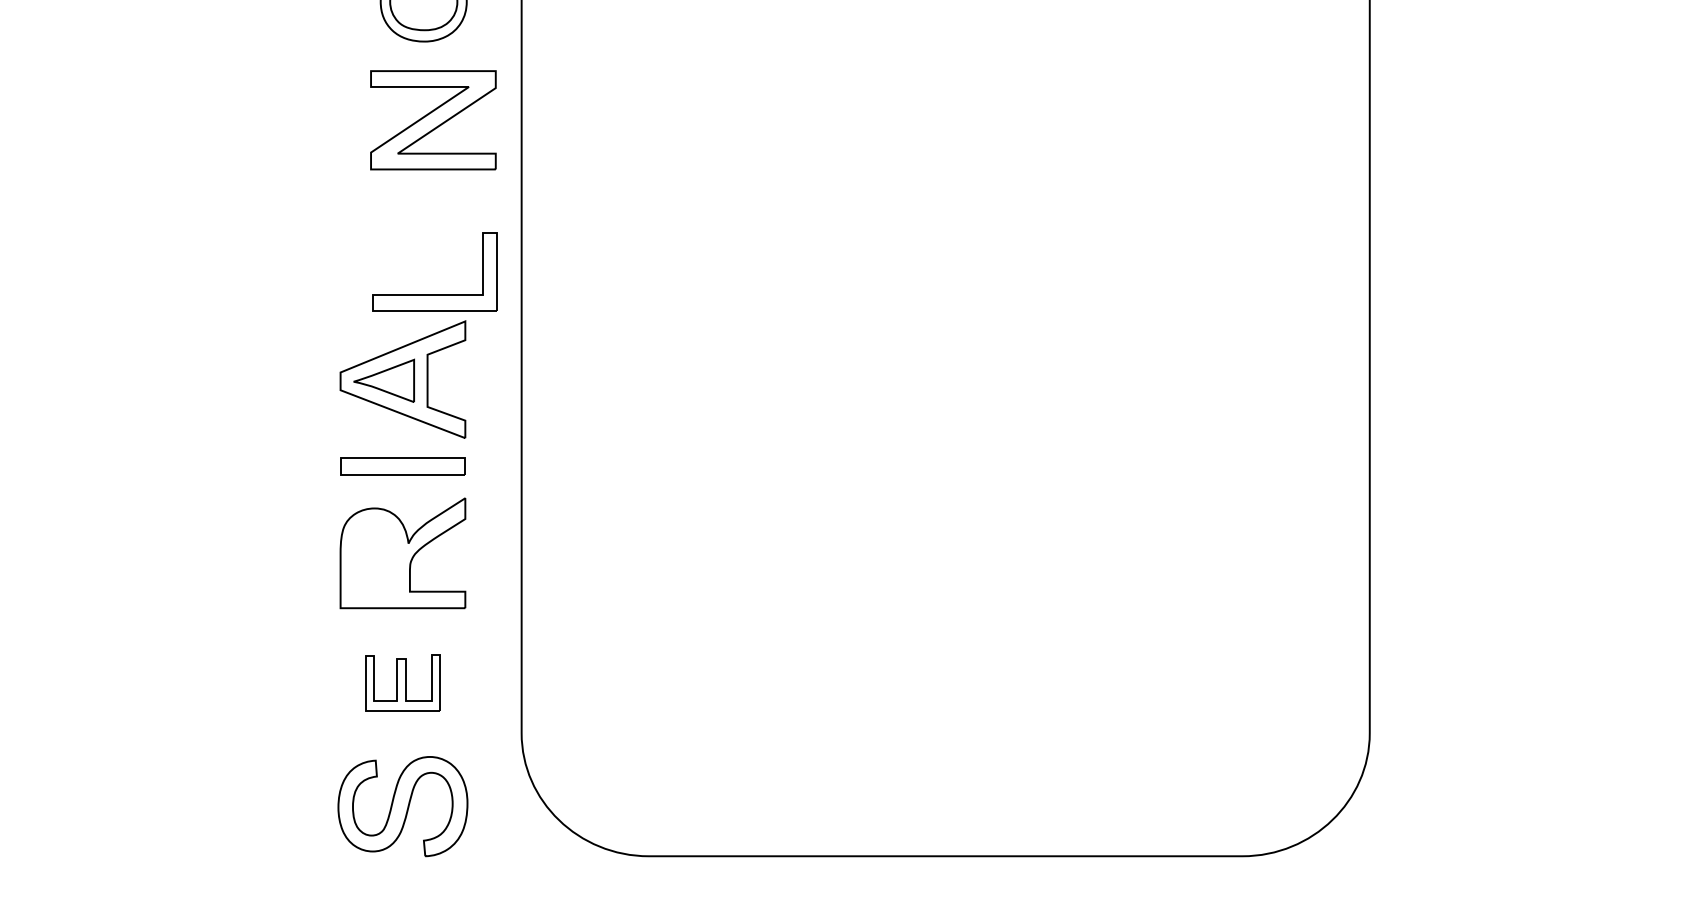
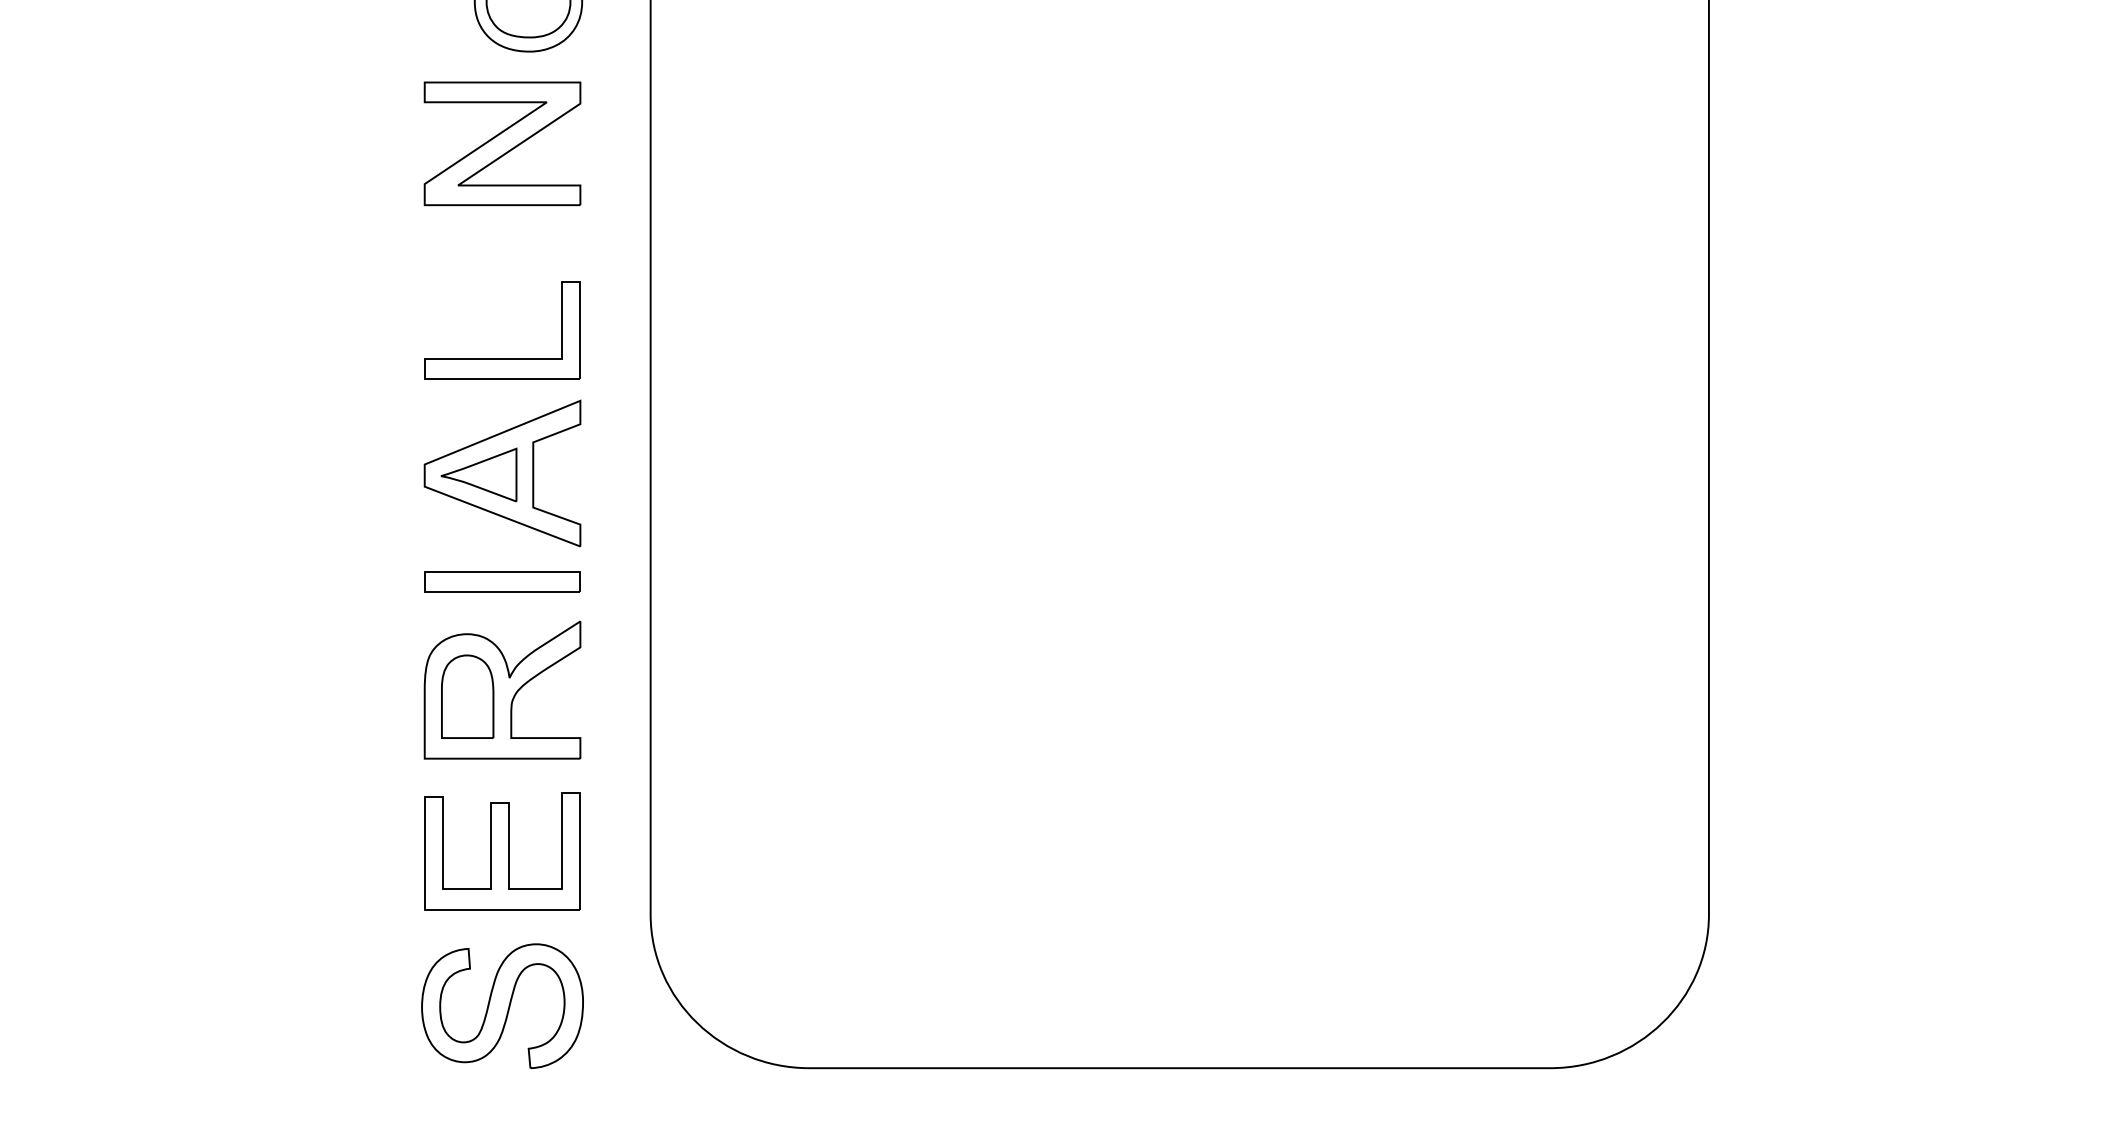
part: (433, 120) -> (502, 143), moved
part: (434, 294) -> (502, 358), moved
part: (374, 558) -> (467, 696), added
part: (402, 682) -> (502, 851), size x1.67

